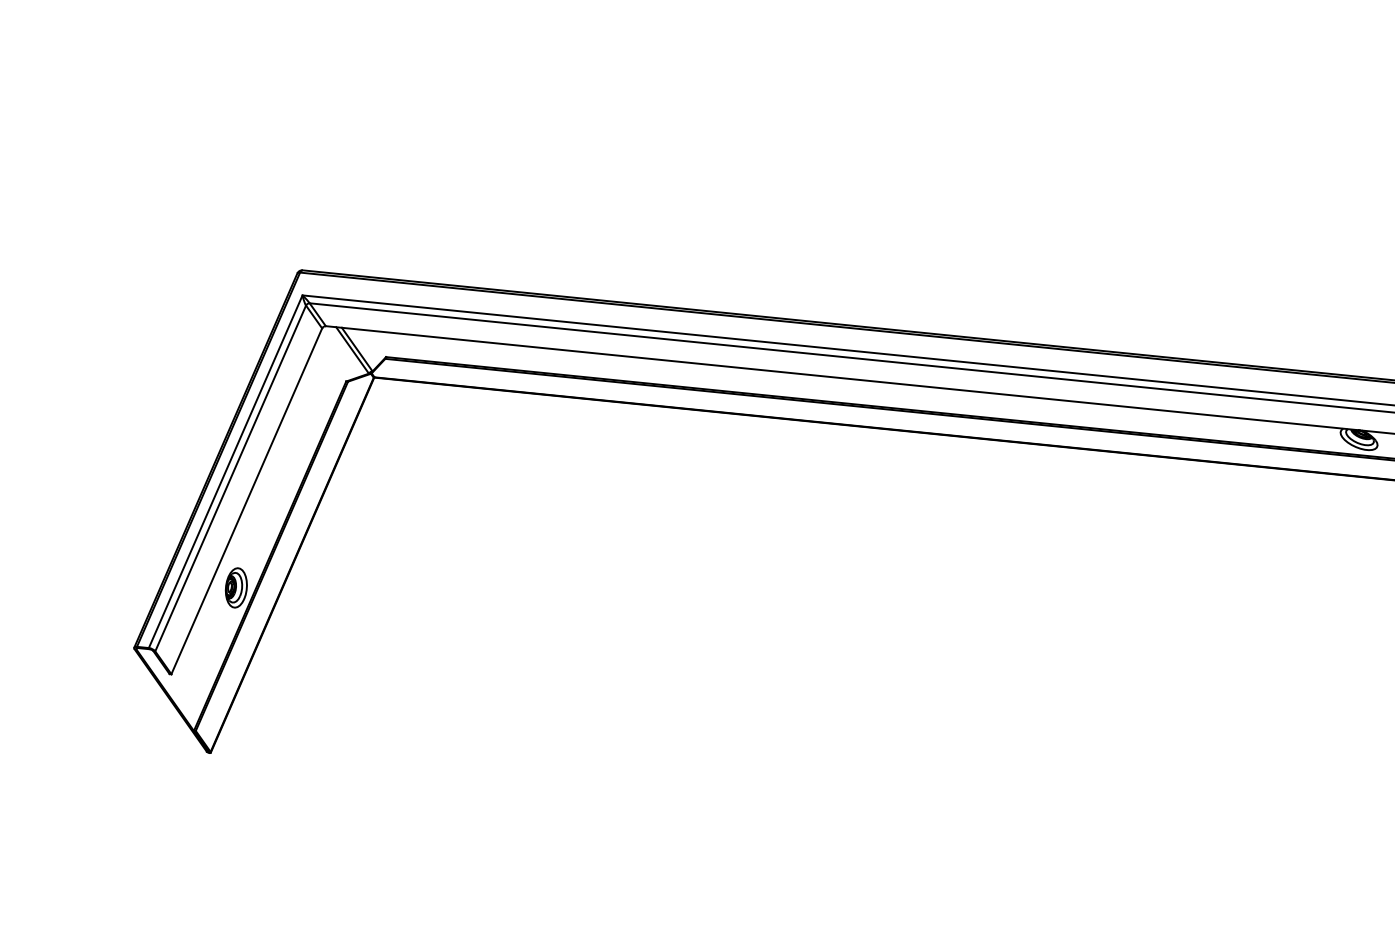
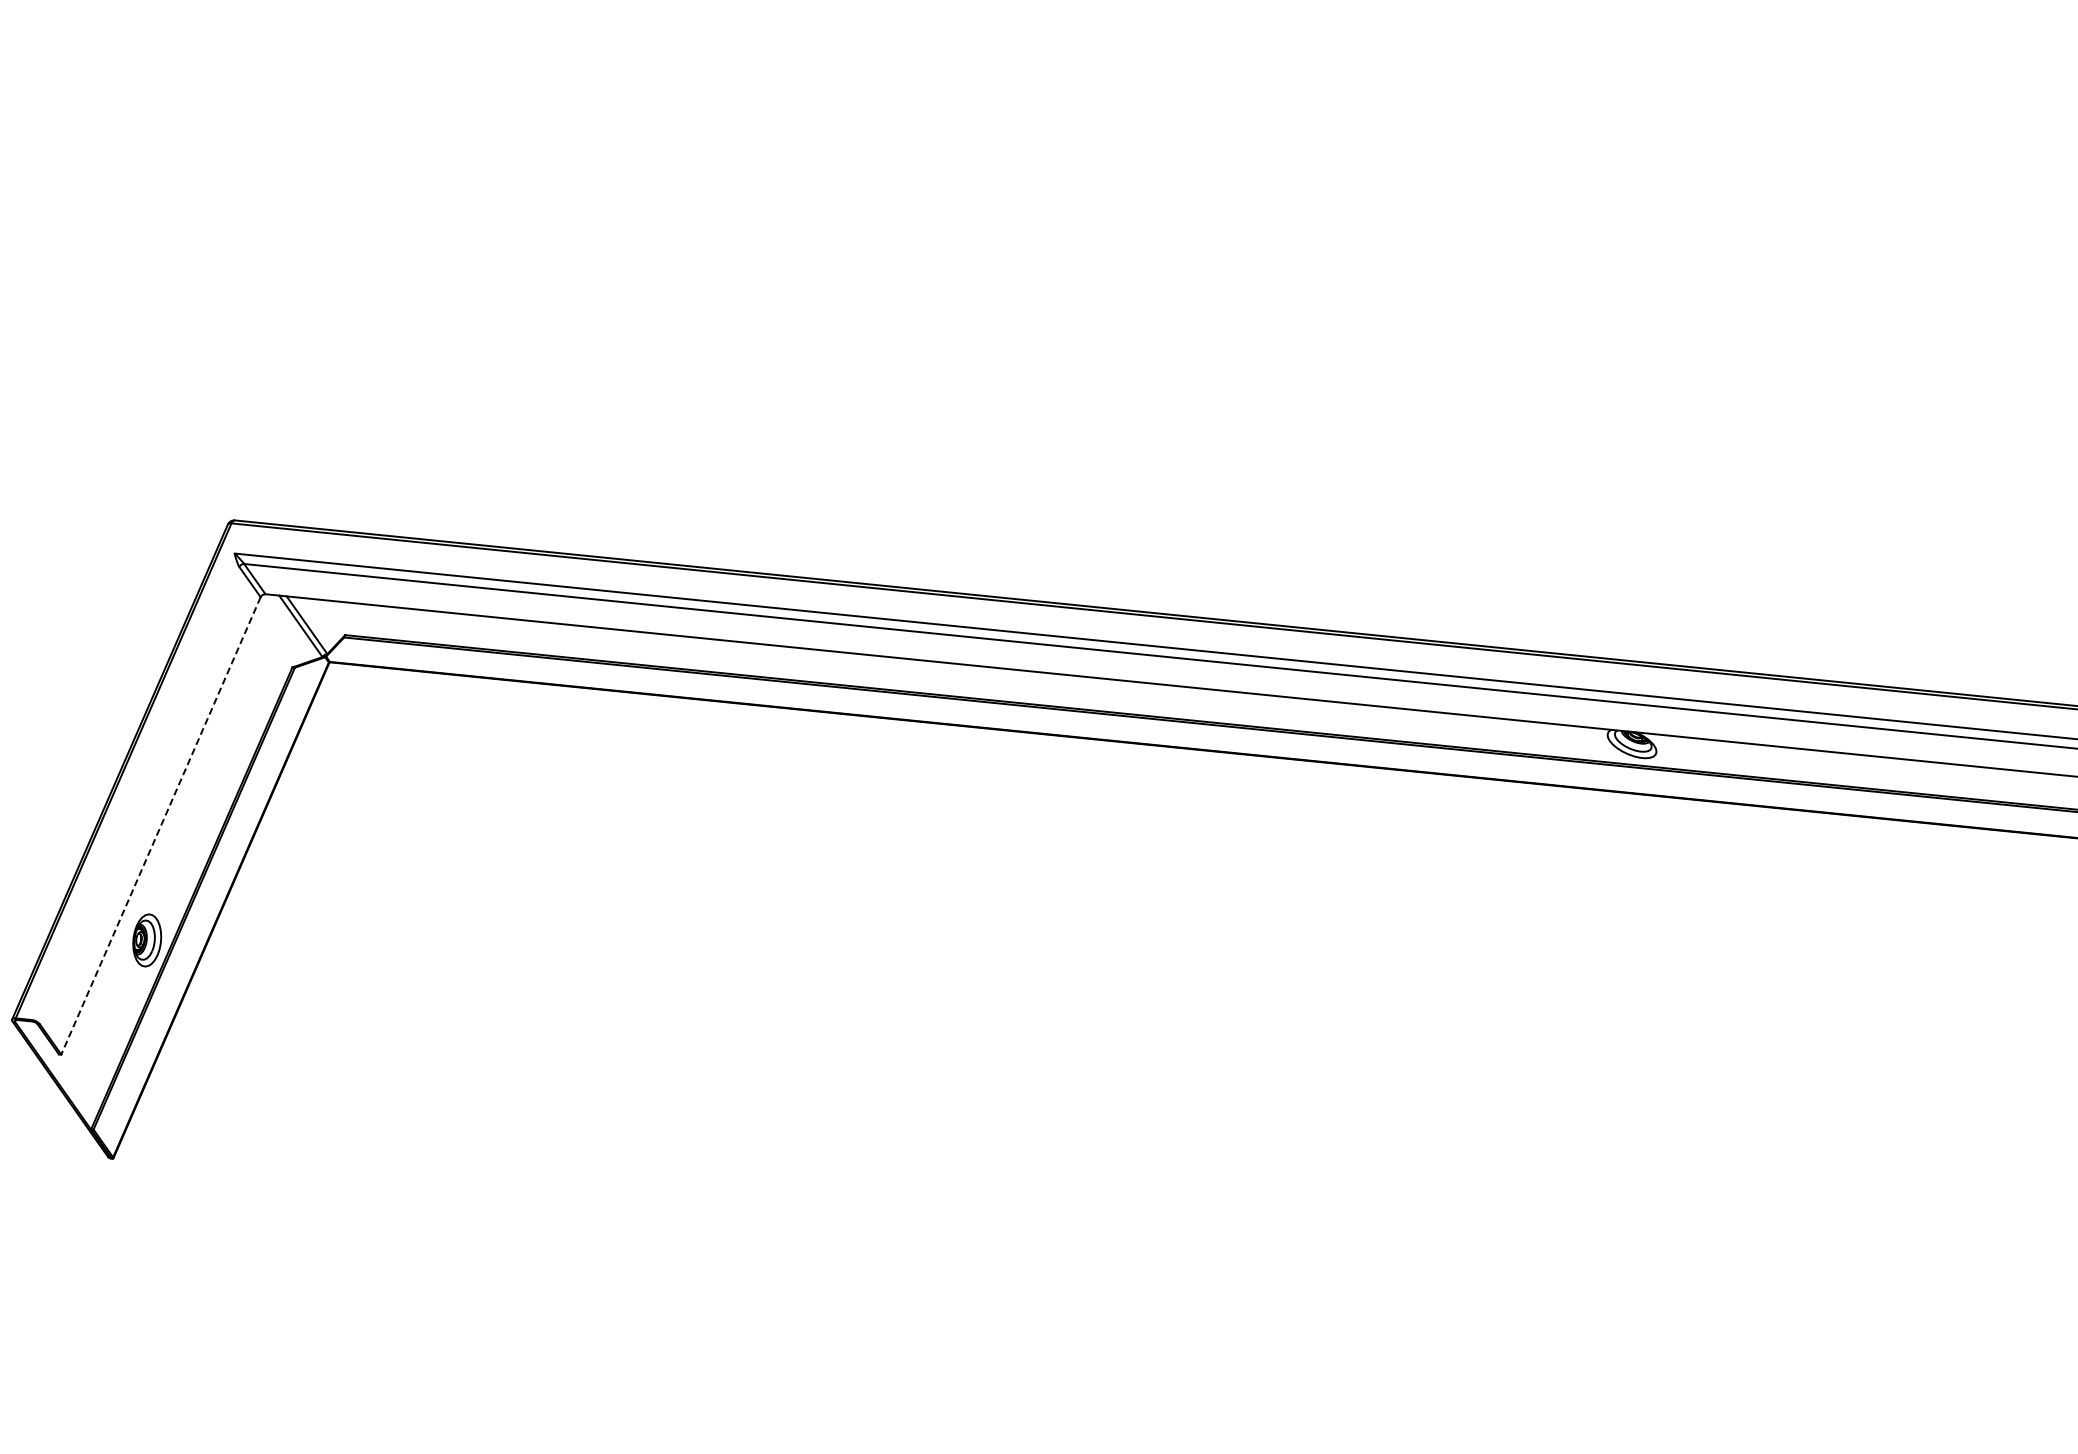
line: (225, 471) -> (132, 786), removed
line: (230, 478) -> (139, 795), removed
line: (246, 501) -> (160, 826), solid -> dashed

